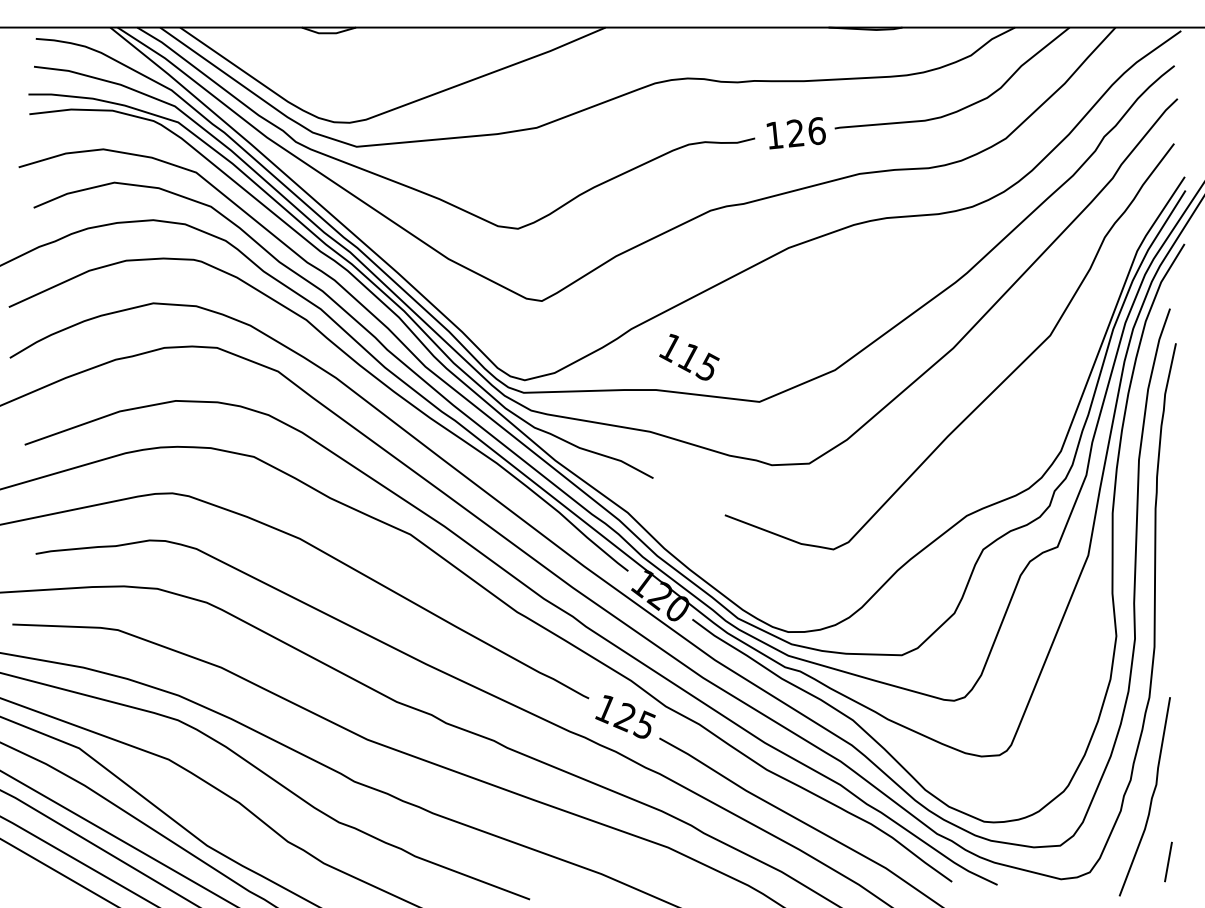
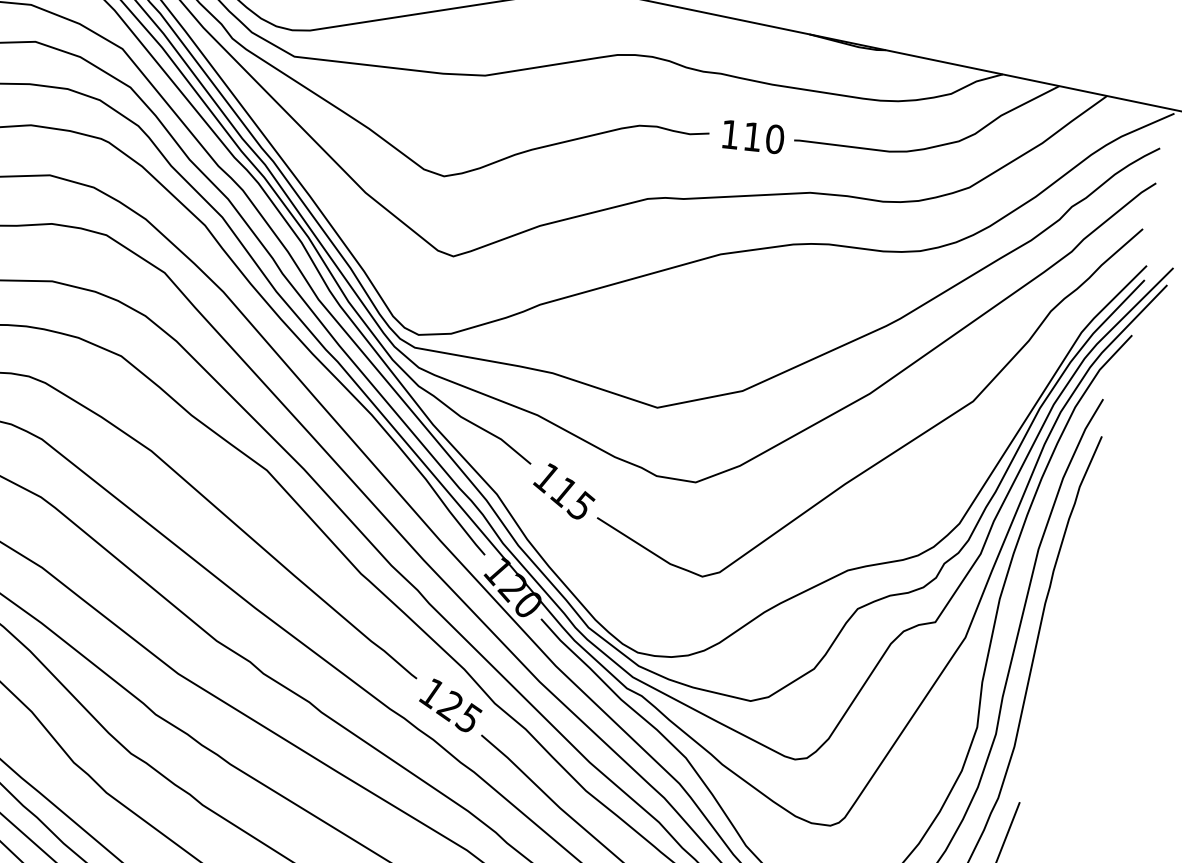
text: (805, 132) -> (762, 138), 126 -> 110
text: (689, 356) -> (564, 490), moved

